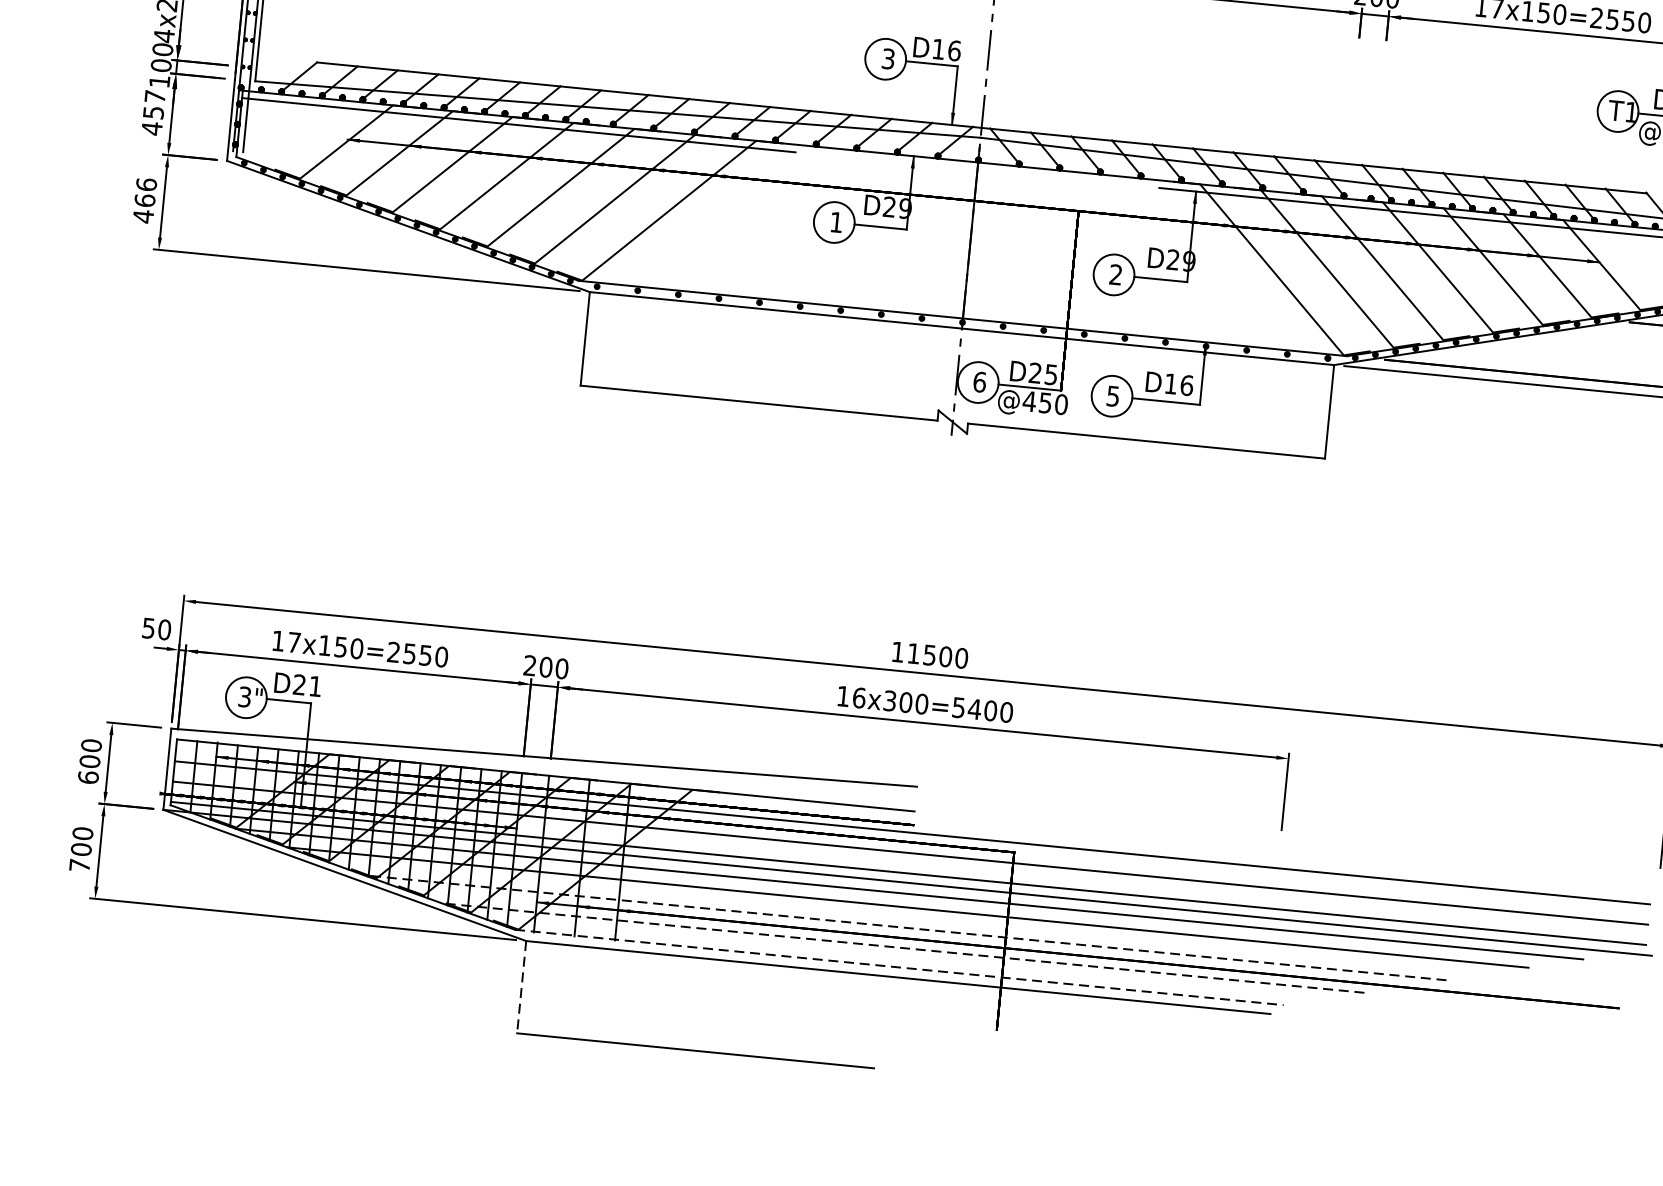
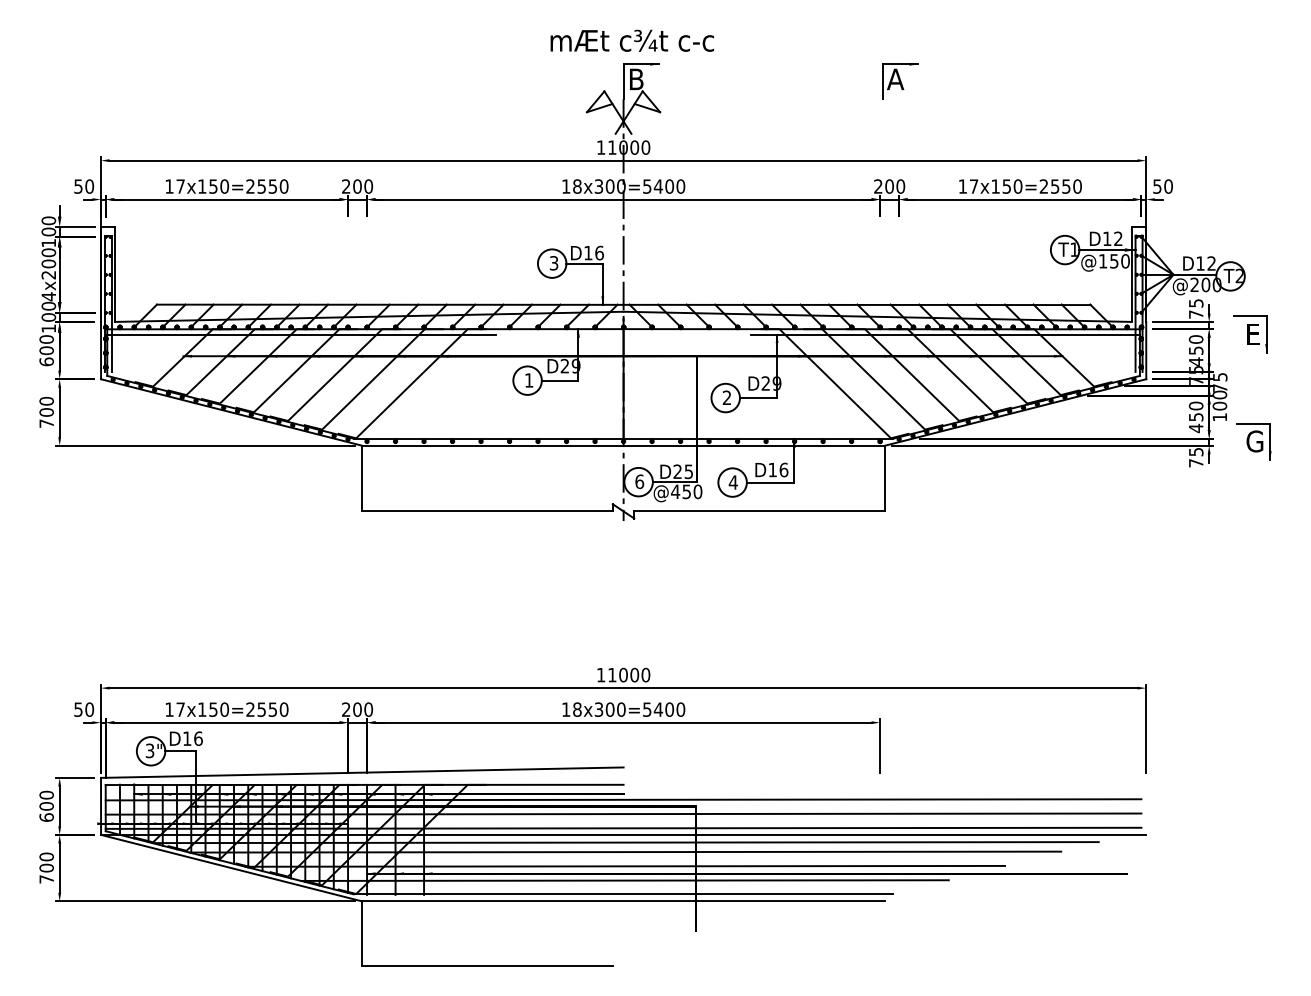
text: (153, 112) -> (46, 350), 457 -> 600
text: (144, 200) -> (46, 412), 466 -> 700
text: (1113, 396) -> (733, 482), 5 -> 4
text: (929, 654) -> (623, 674), 11500 -> 11000
text: (307, 685) -> (192, 738), D21 -> D16
text: (859, 697) -> (577, 709), 16x300=5400 -> 18x300=5400
line: (905, 928) -> (625, 866), dashed -> solid
line: (902, 947) -> (624, 880), dashed -> solid
line: (899, 967) -> (623, 894), dashed -> solid
line: (521, 988) -> (362, 934), dashed -> solid

